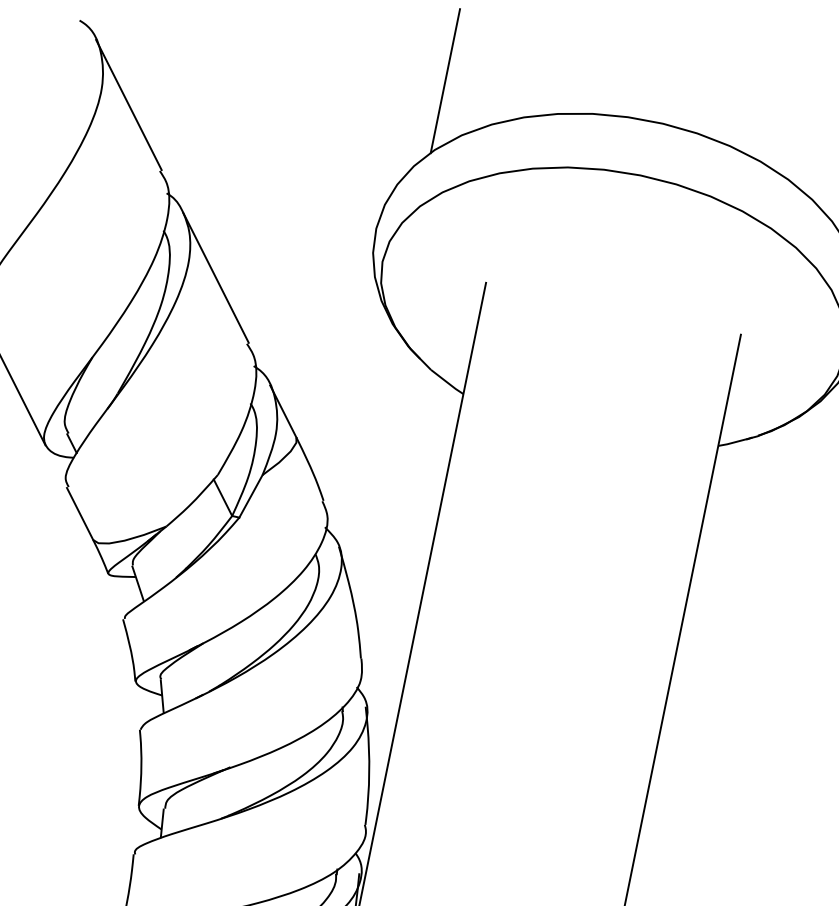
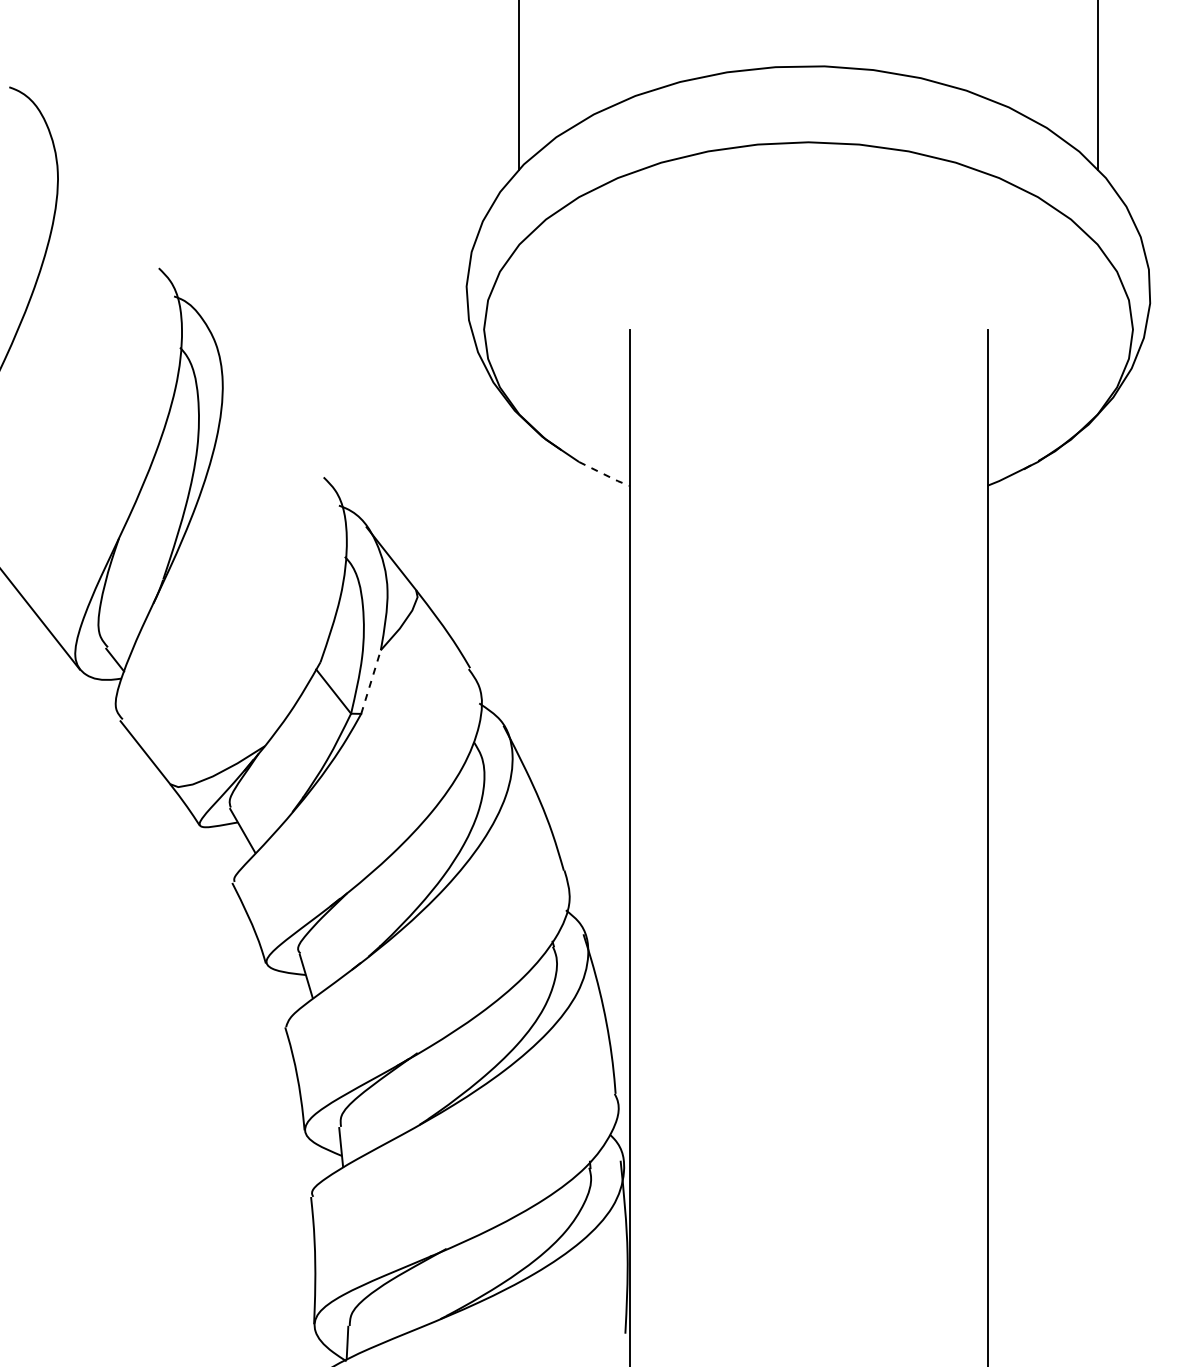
line: (128, 104) -> (98, 187), removed
line: (215, 277) -> (263, 396), removed
line: (447, 382) -> (604, 474), solid -> dashed
line: (251, 496) -> (371, 681), solid -> dashed

